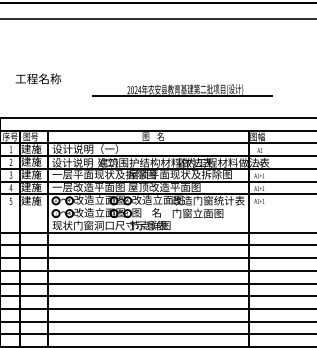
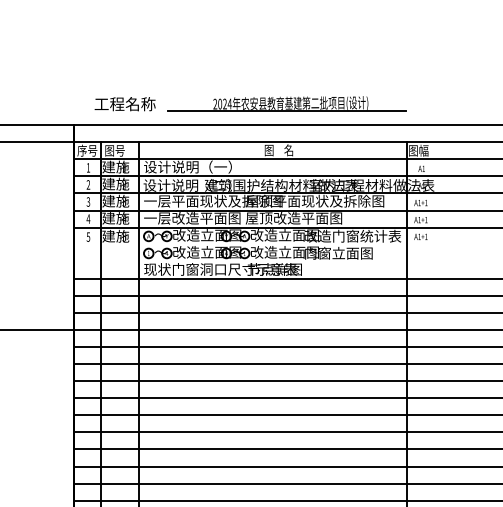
text: (37, 79) -> (124, 104), moved
part: (182, 89) -> (286, 103), moved
text: (157, 212) -> (284, 252), 图    名 -> 改造立面图

